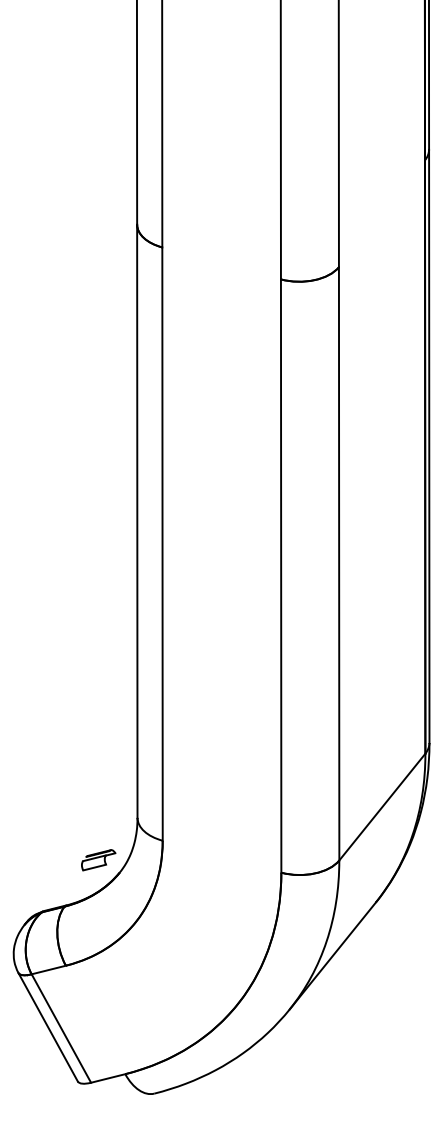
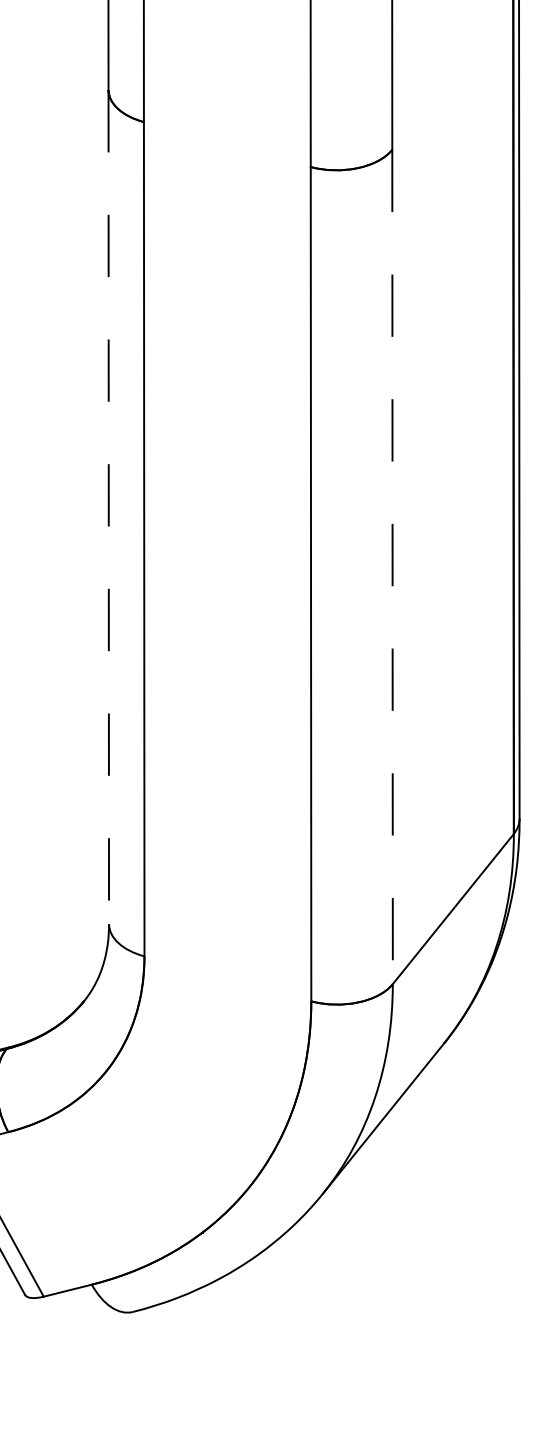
line: (137, 521) -> (109, 507), solid -> dashed
line: (339, 563) -> (393, 566), solid -> dashed
part: (98, 860) -> (54, 984), removed

